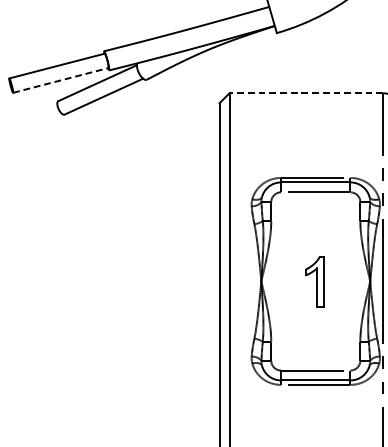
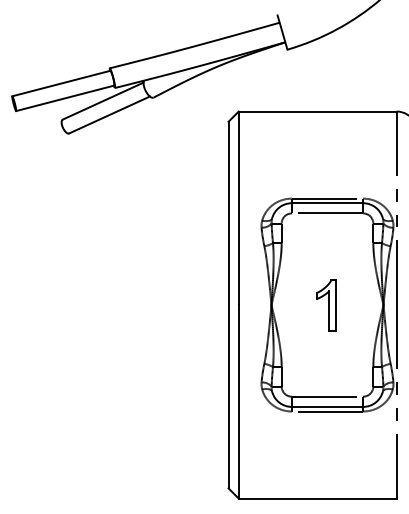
line: (61, 80) -> (65, 98), dashed -> solid
line: (306, 93) -> (317, 111), dashed -> solid

